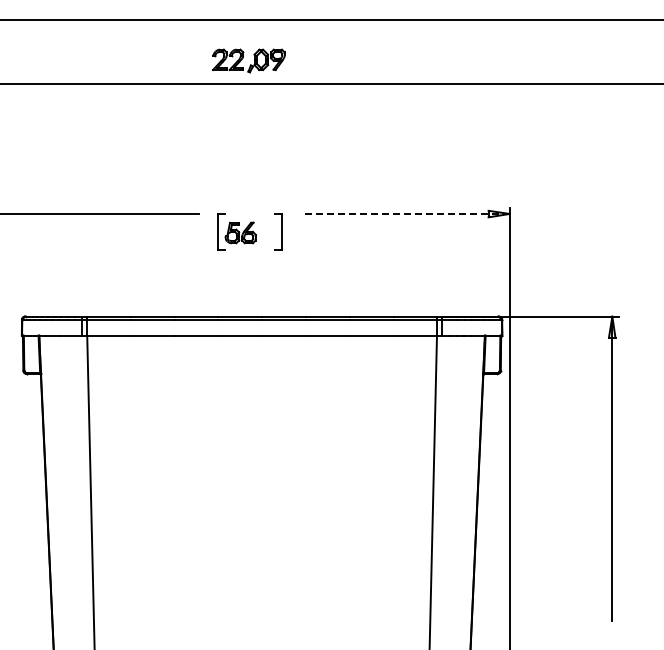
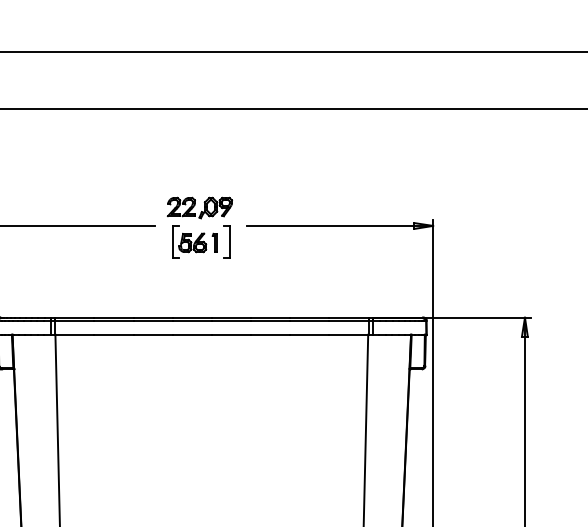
part: (248, 60) -> (199, 207), moved
line: (405, 213) -> (340, 225), dashed -> solid
part: (265, 232) -> (214, 242), added

